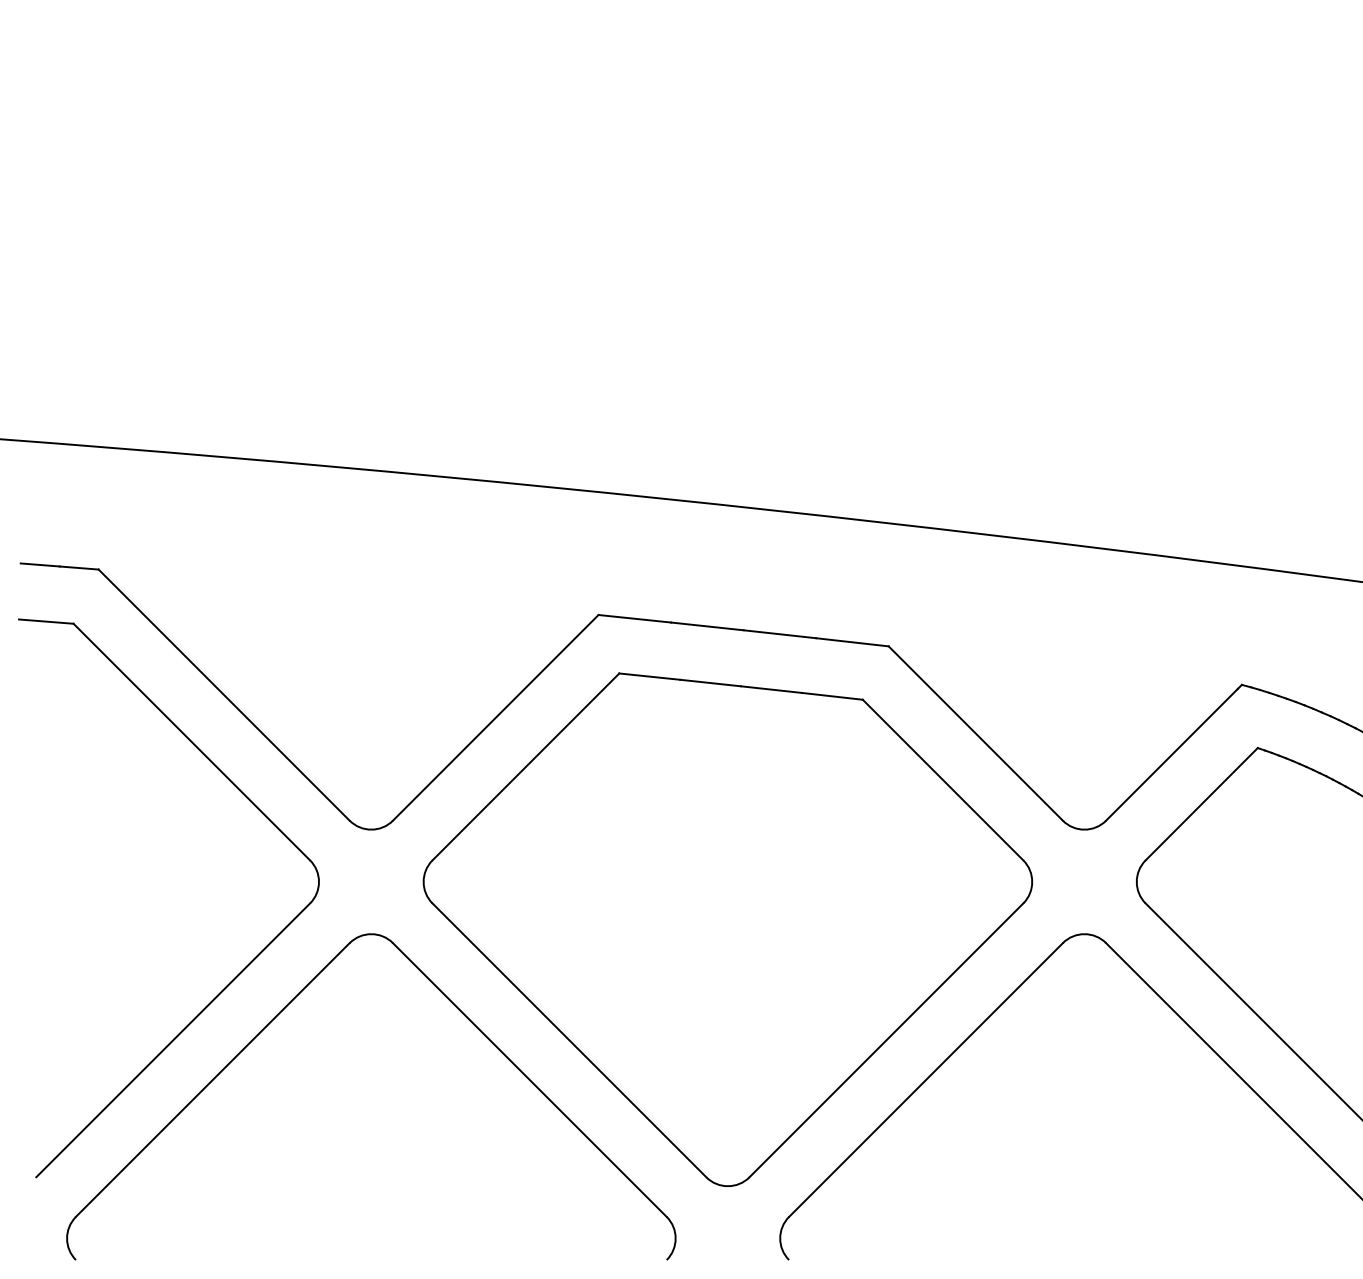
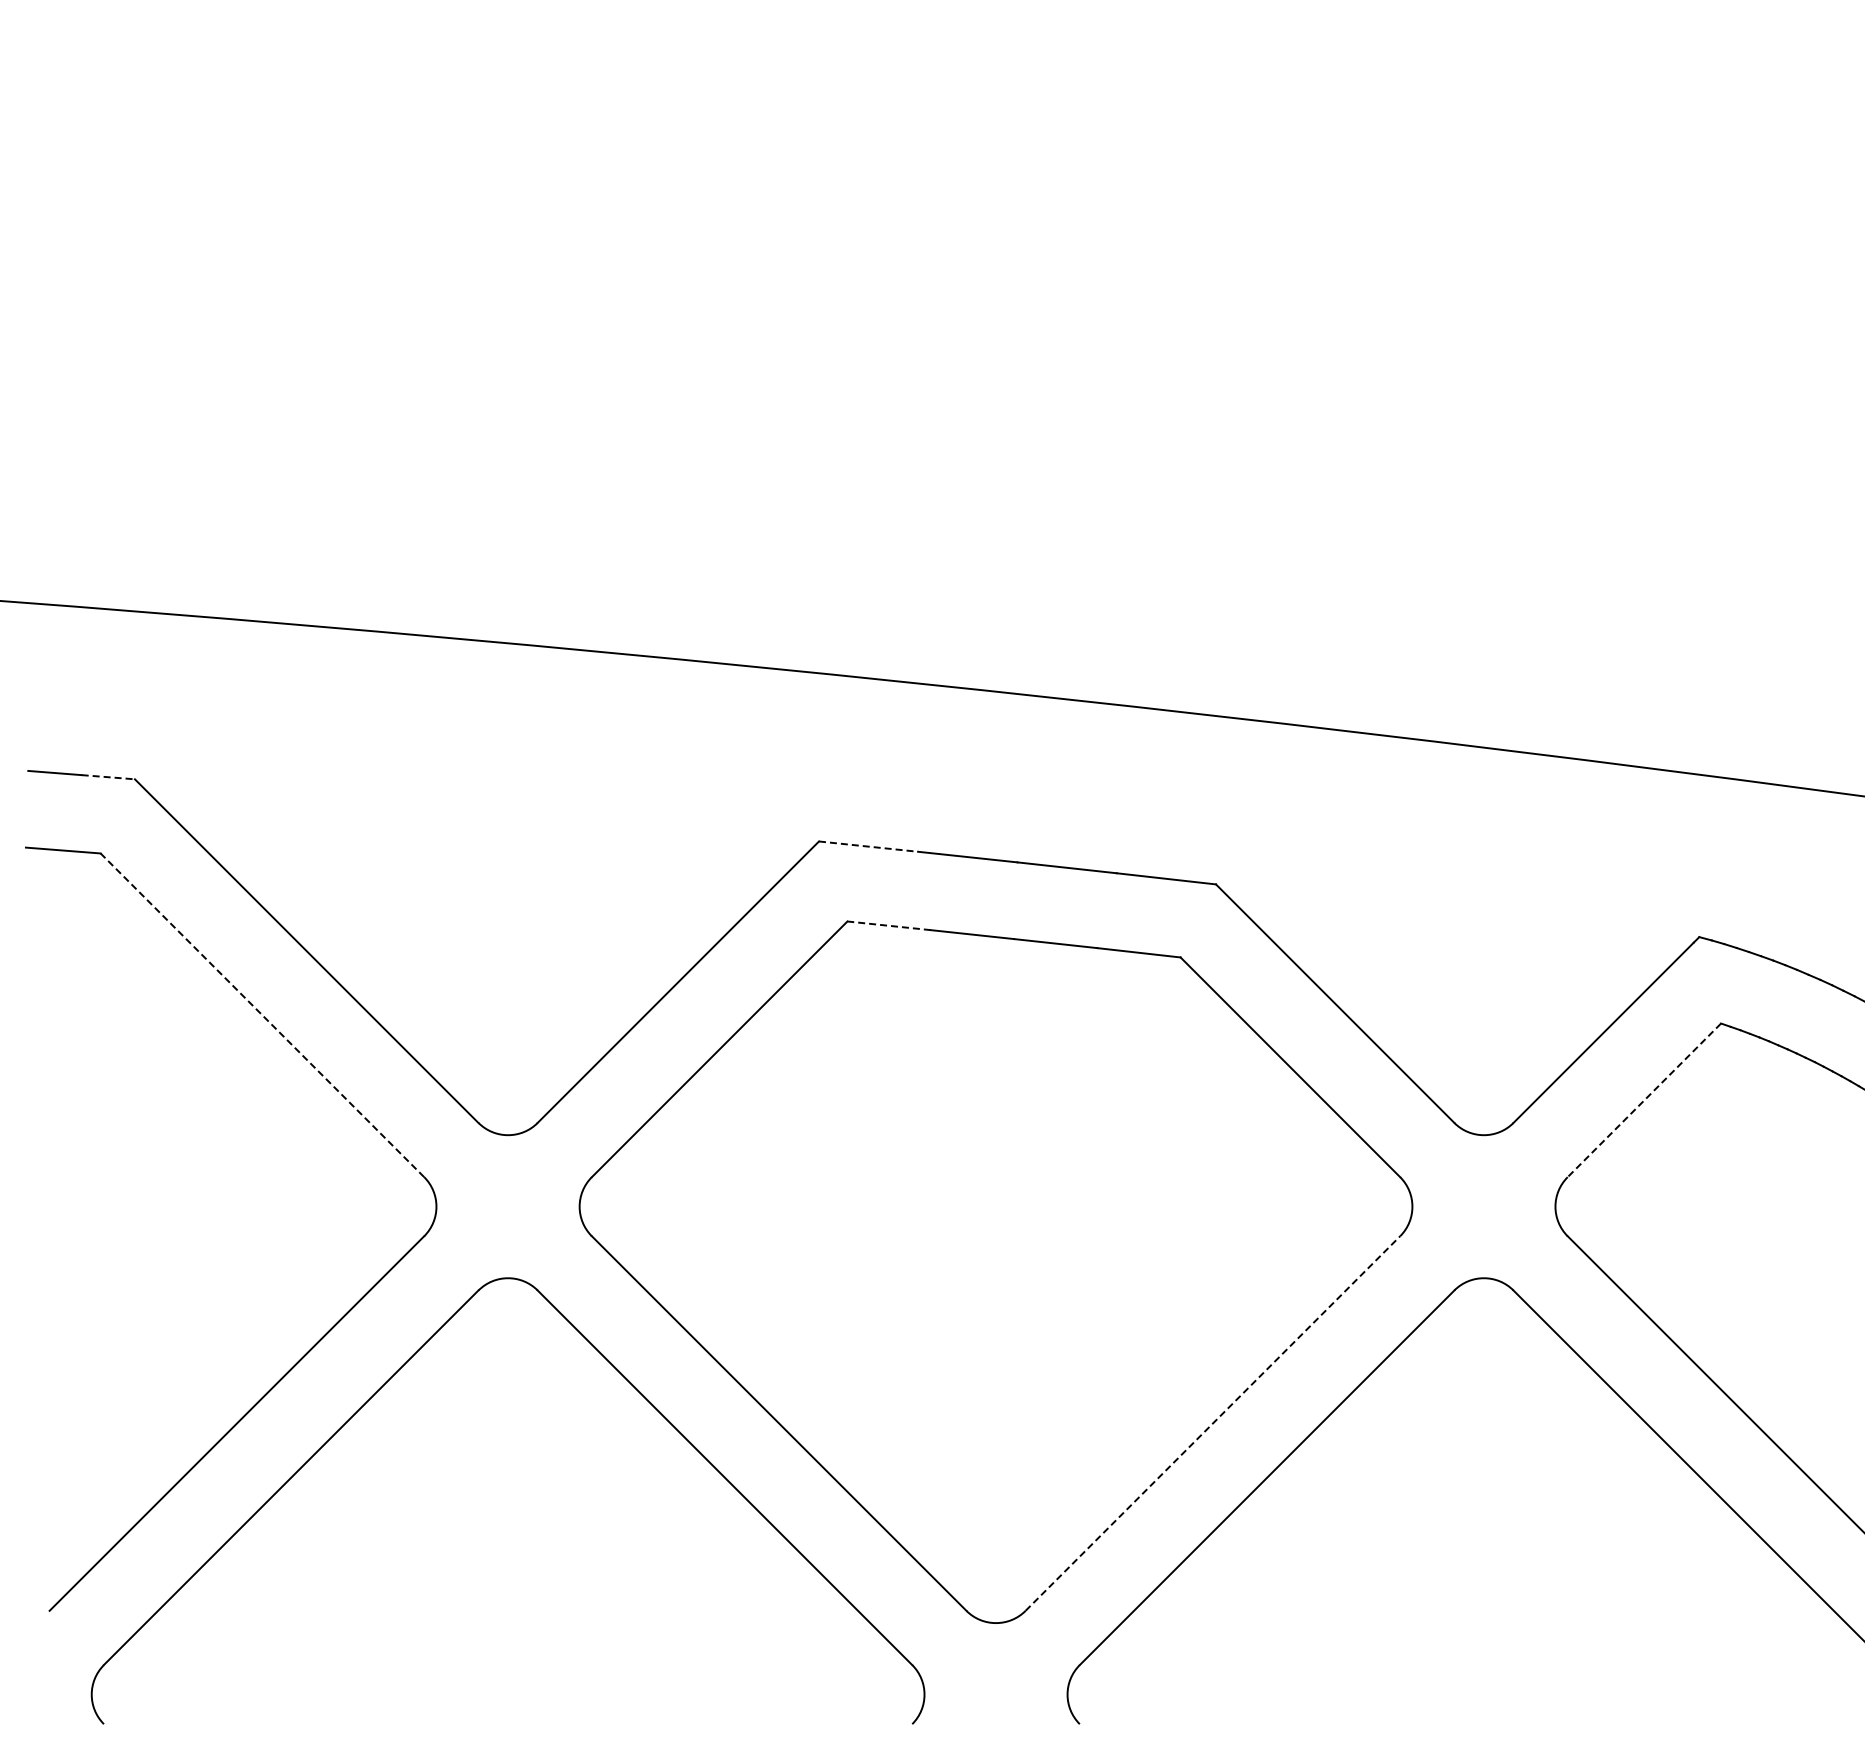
line: (79, 568) -> (108, 777), solid -> dashed
line: (634, 618) -> (868, 846), solid -> dashed
line: (650, 676) -> (889, 925), solid -> dashed
line: (191, 742) -> (262, 1015), solid -> dashed
line: (1201, 804) -> (1644, 1100), solid -> dashed
line: (886, 1040) -> (1212, 1423), solid -> dashed

